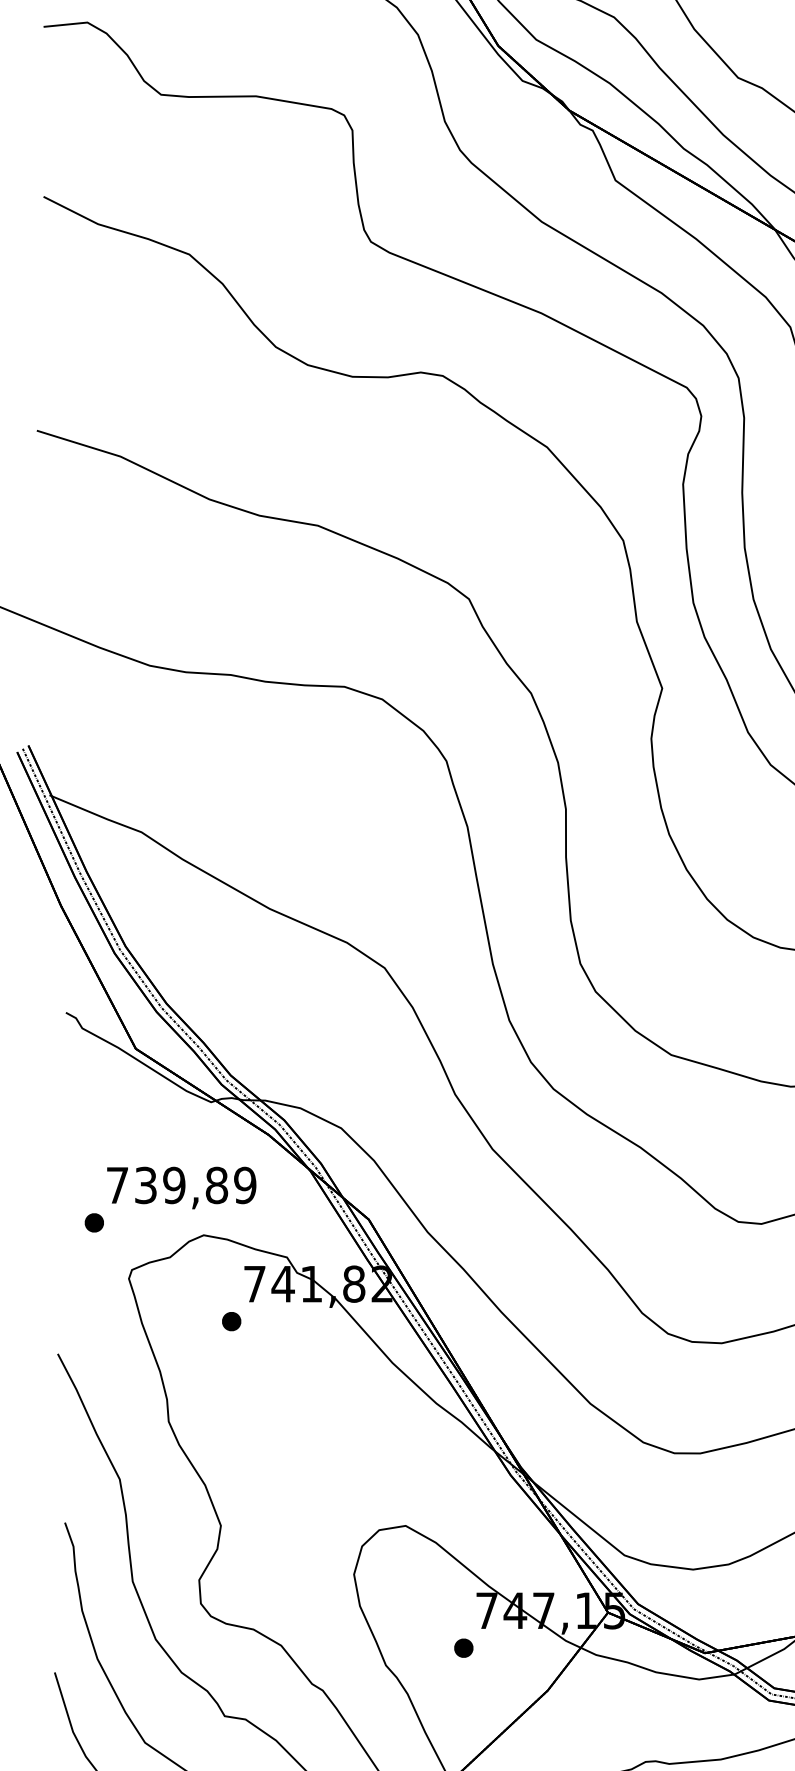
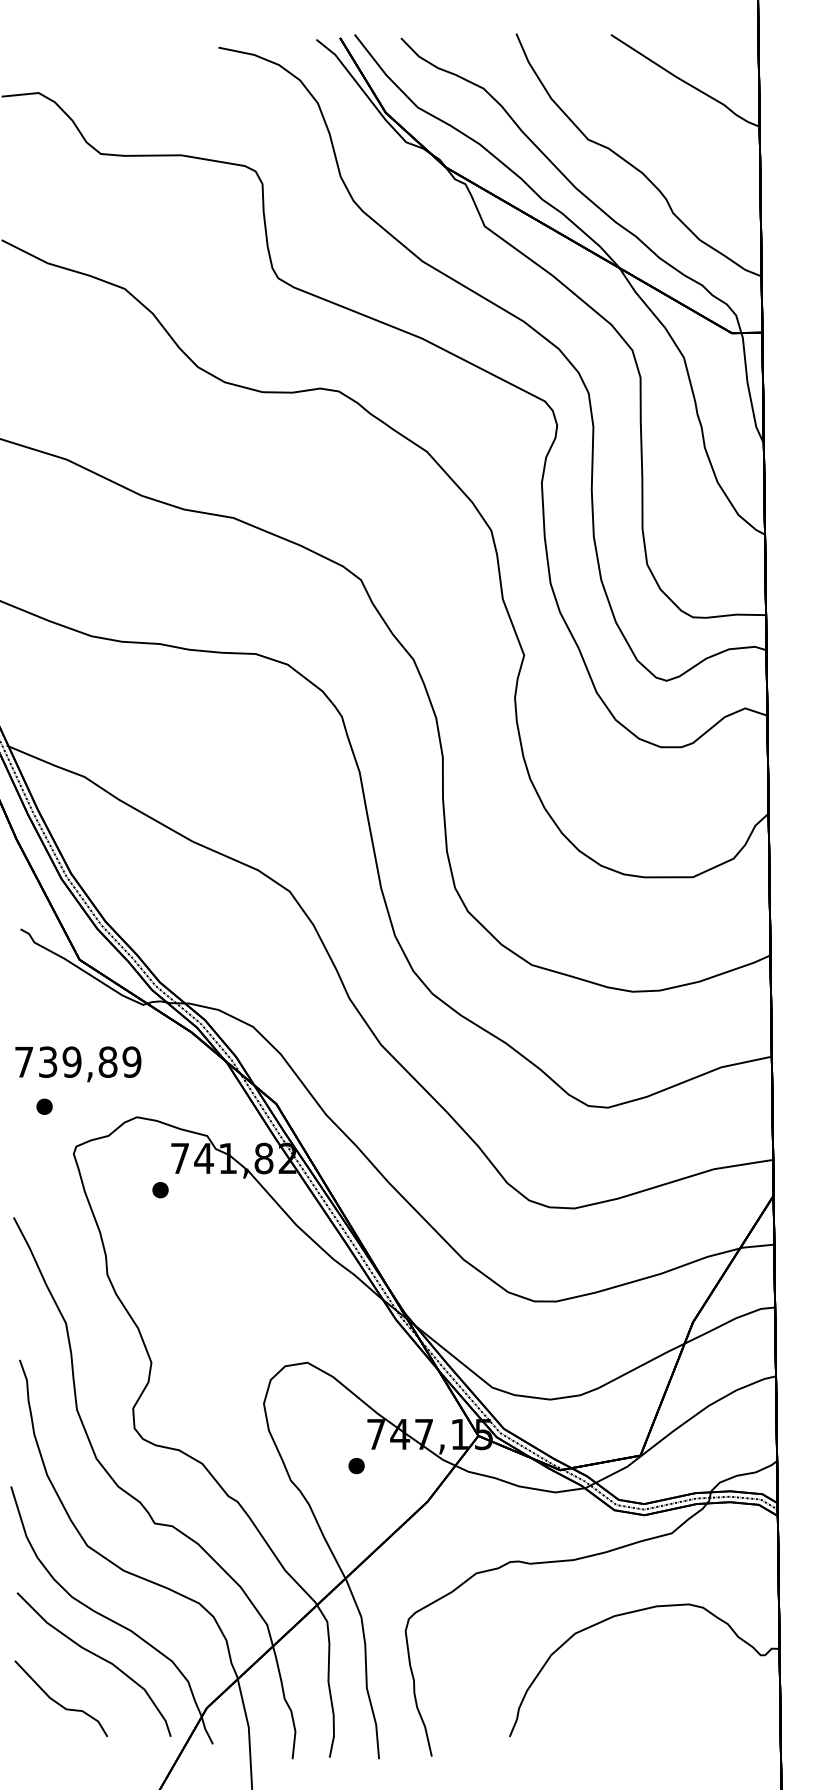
text: (181, 1188) -> (78, 1064), moved

